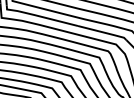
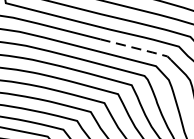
line: (103, 32) -> (137, 48), solid -> dashed

